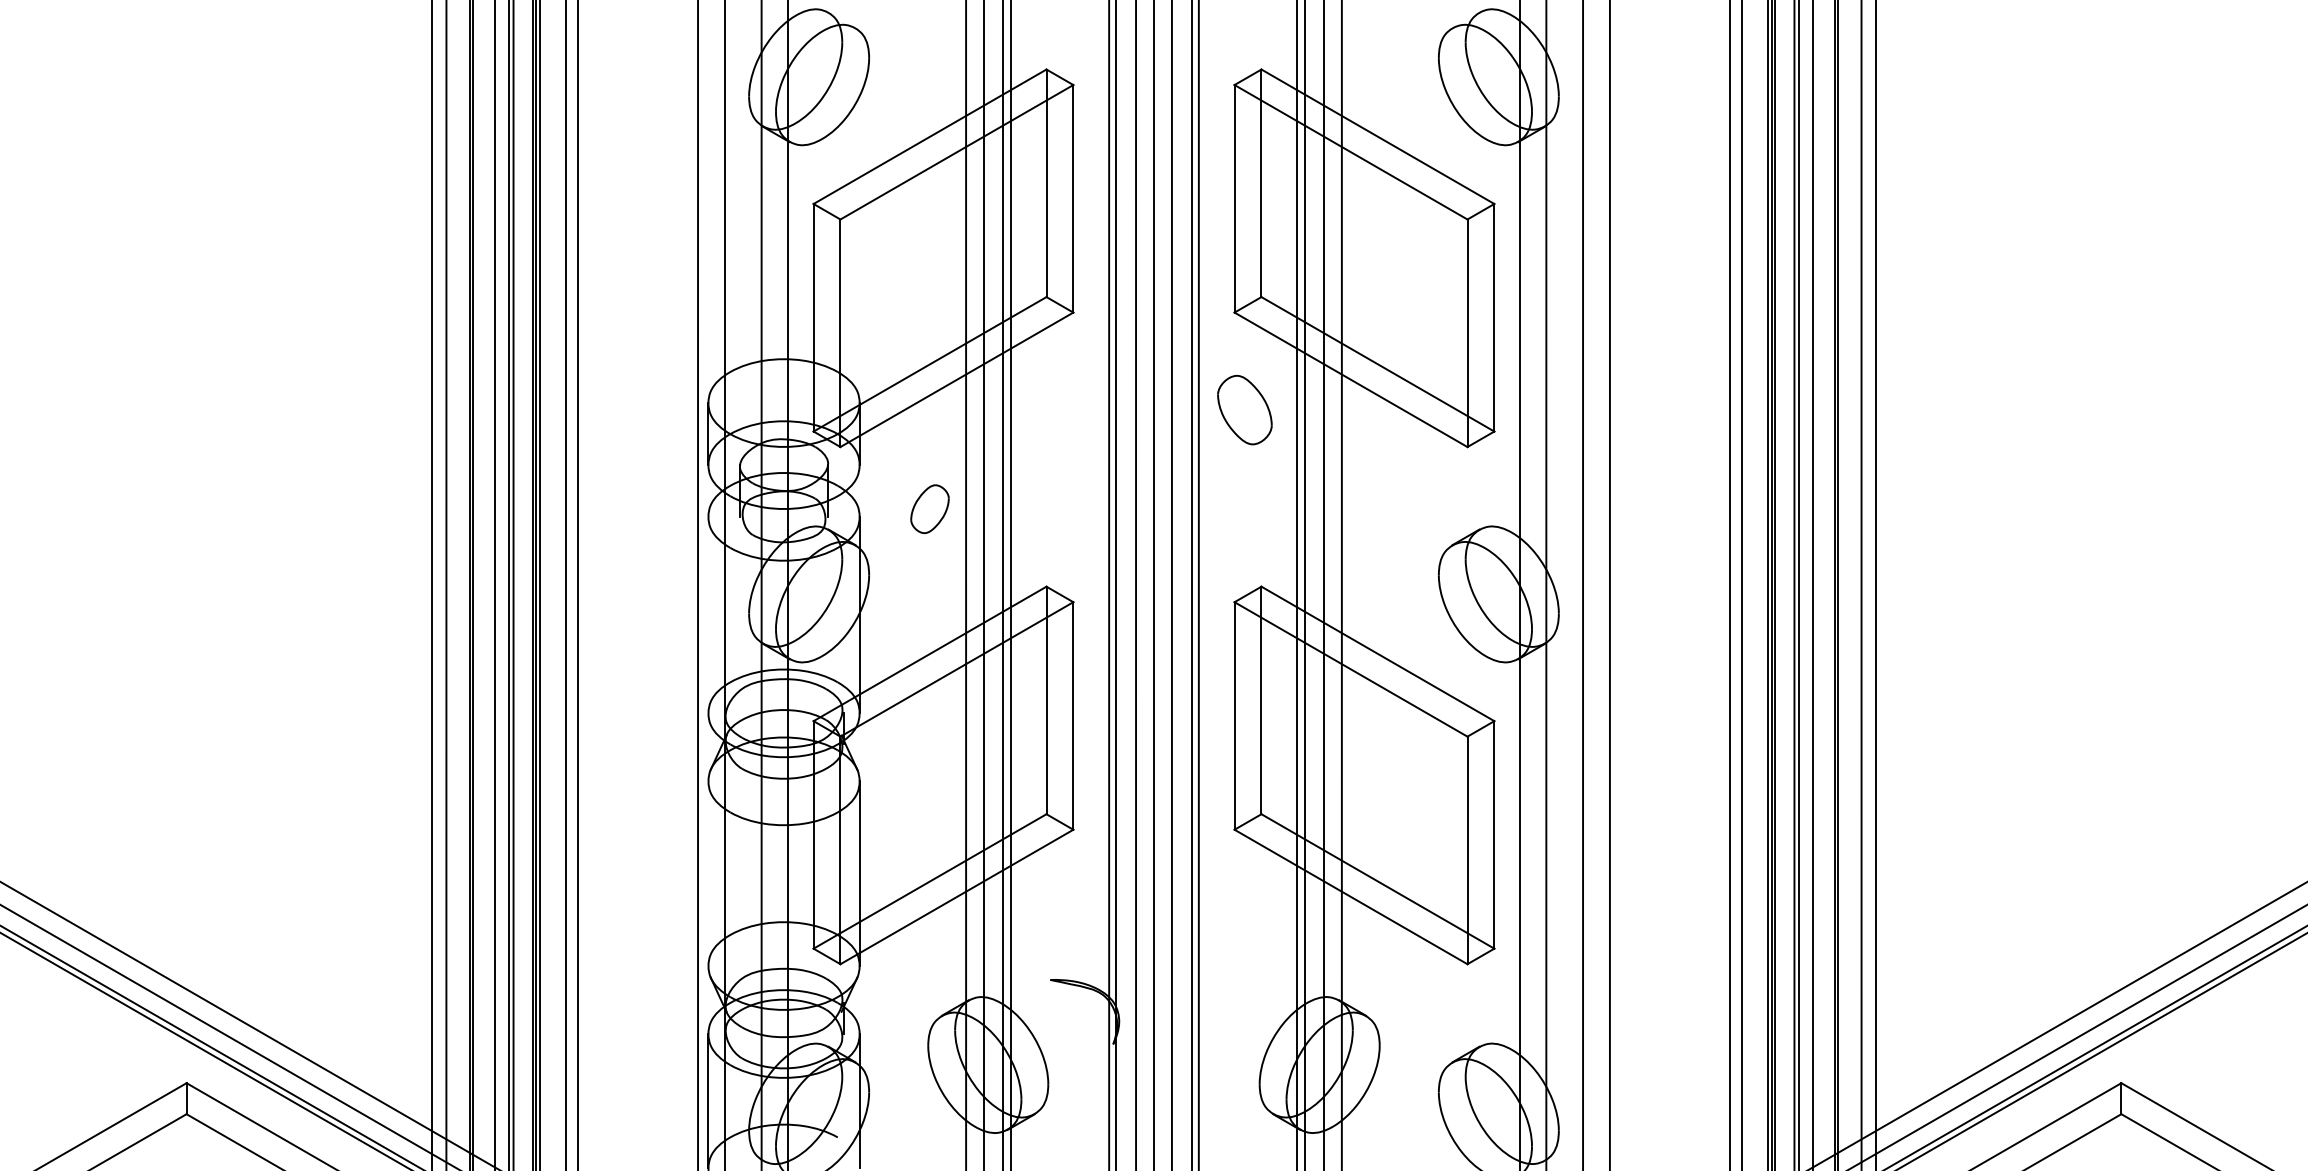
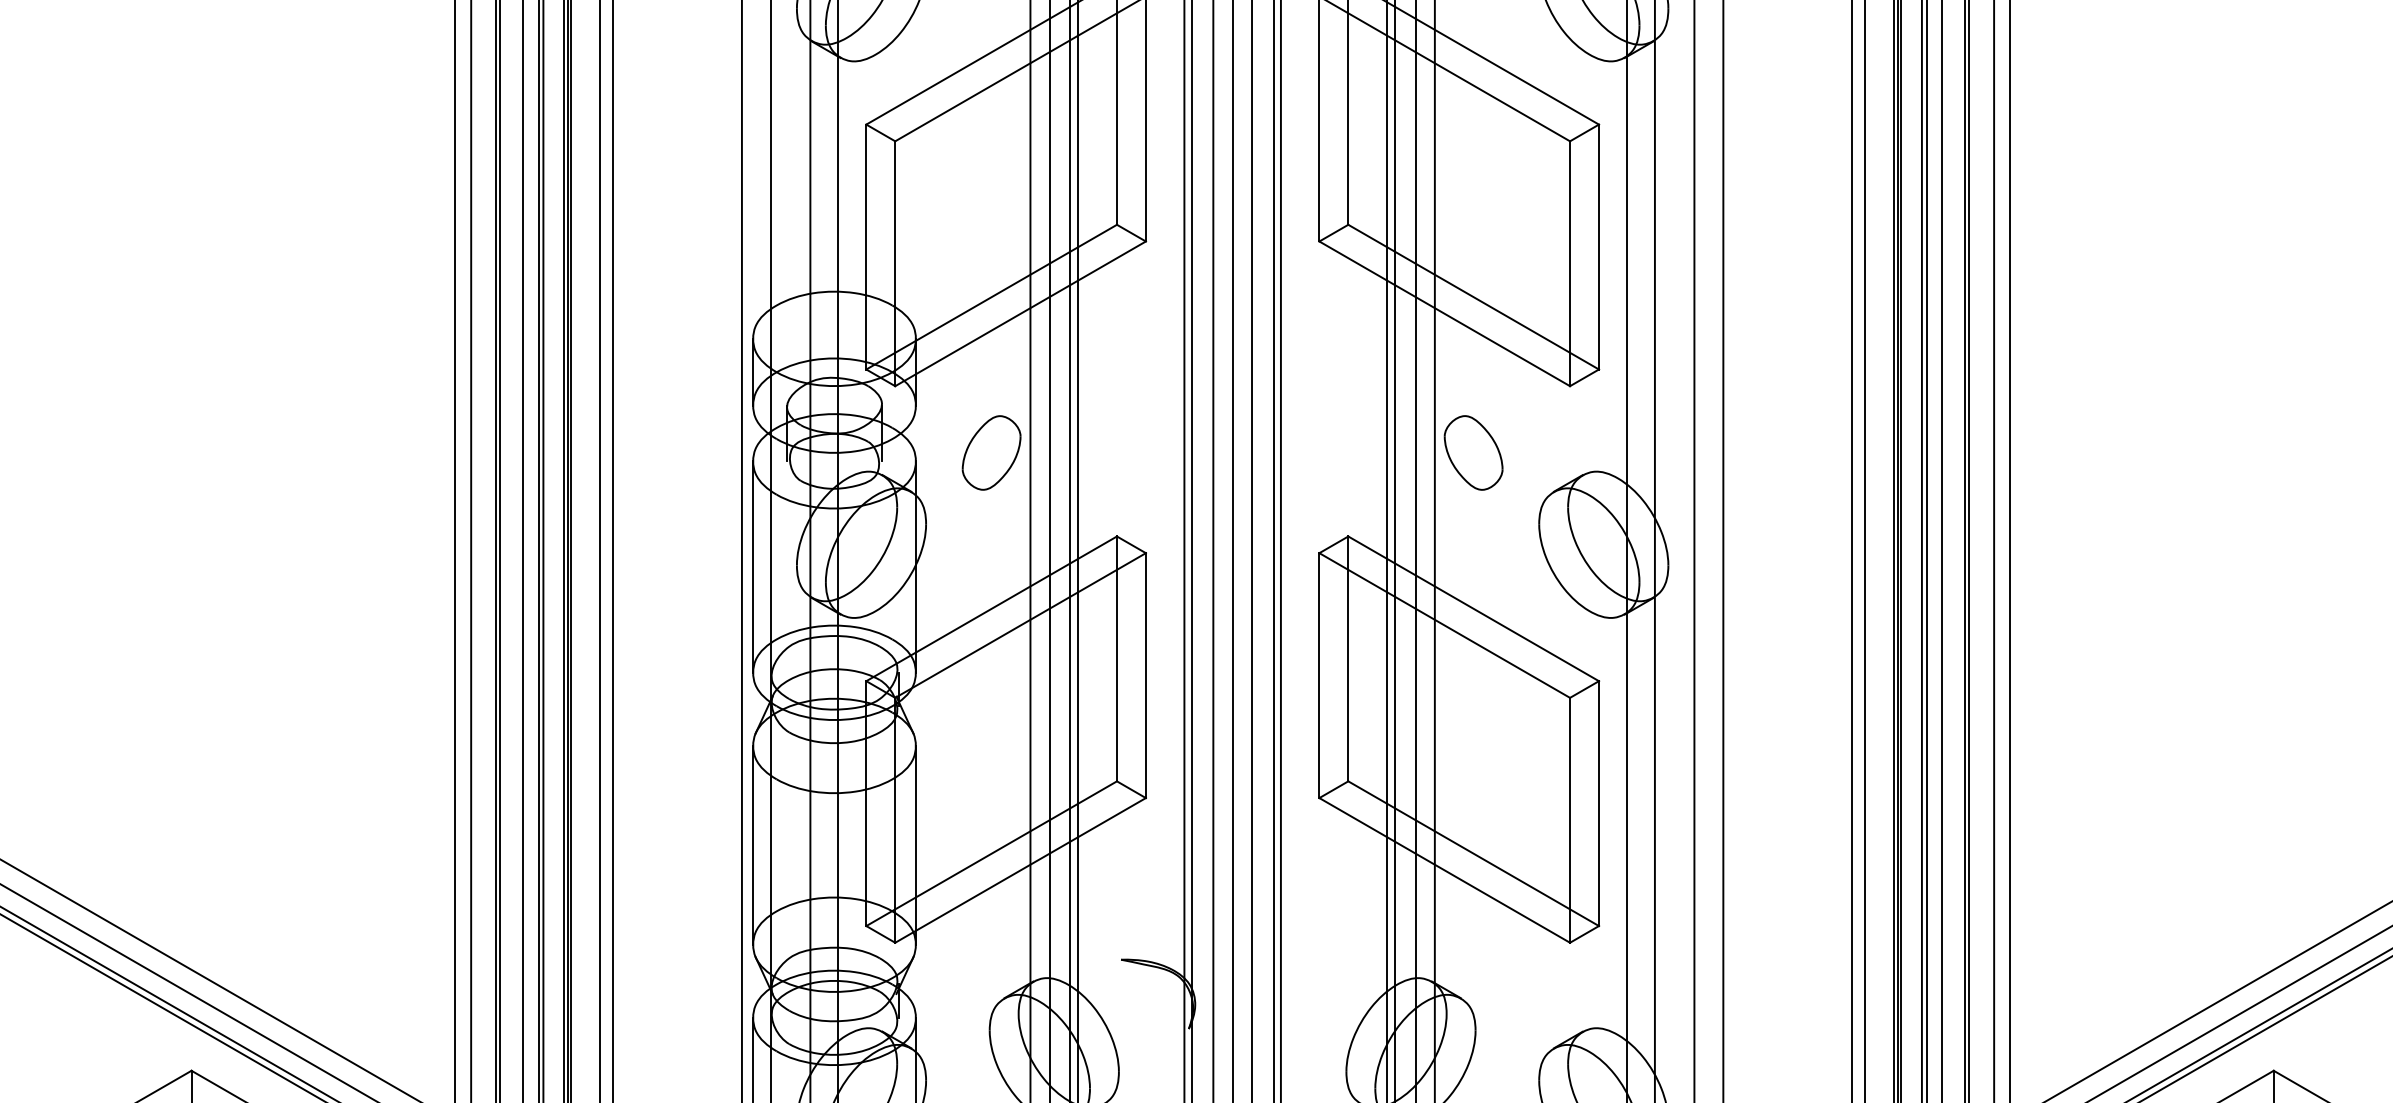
part: (1244, 409) -> (1473, 452), moved
part: (929, 509) -> (991, 453), size x1.43
line: (708, 614) -> (753, 566), added
line: (708, 873) -> (753, 845), added

